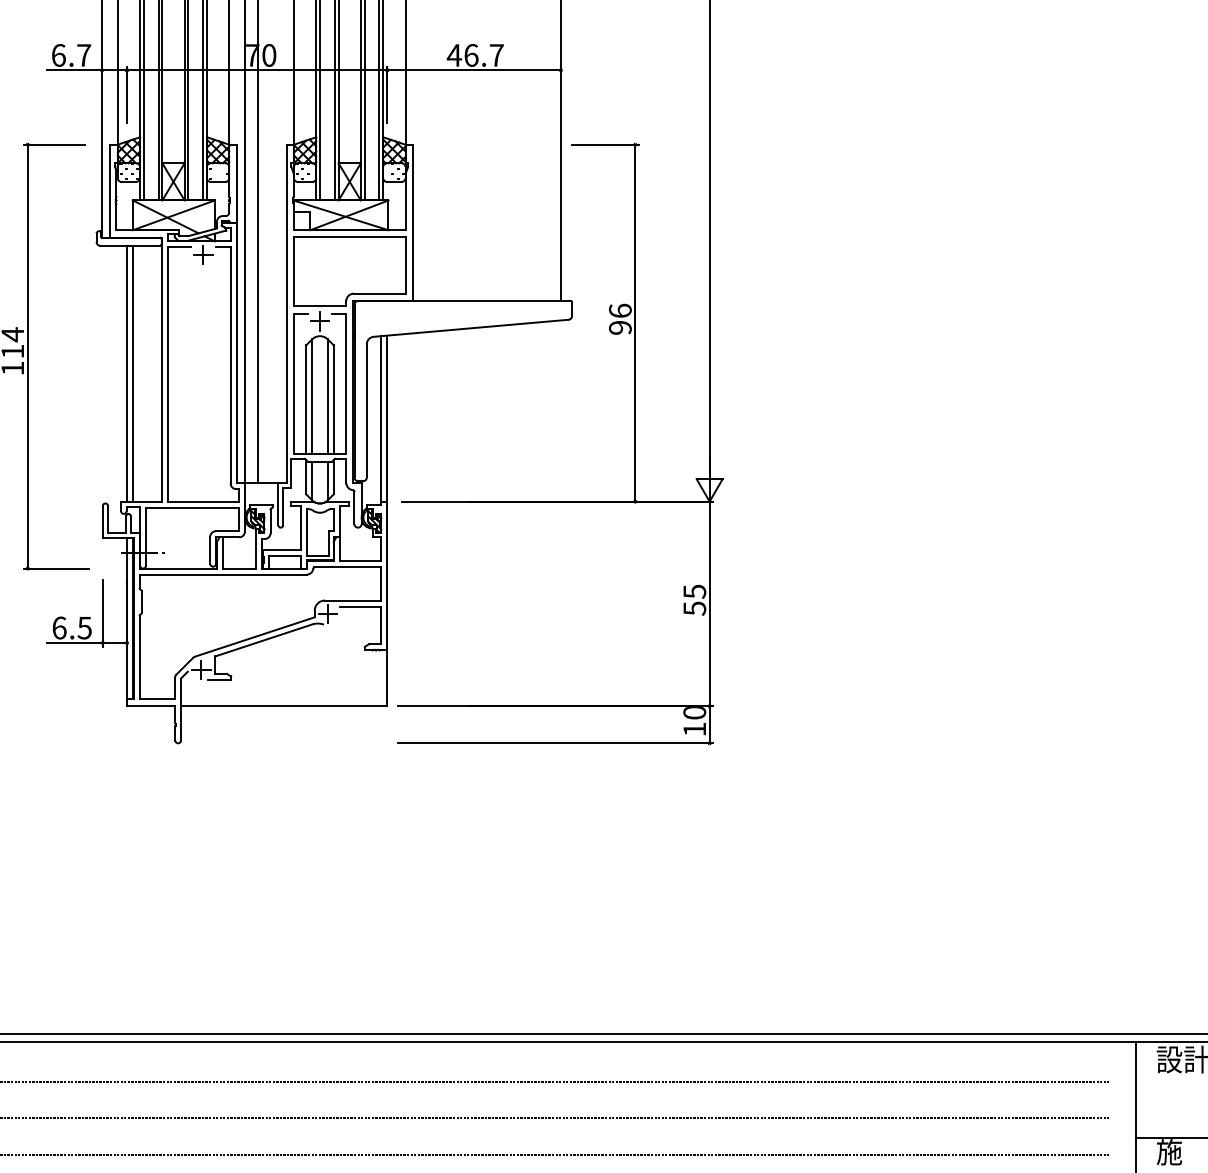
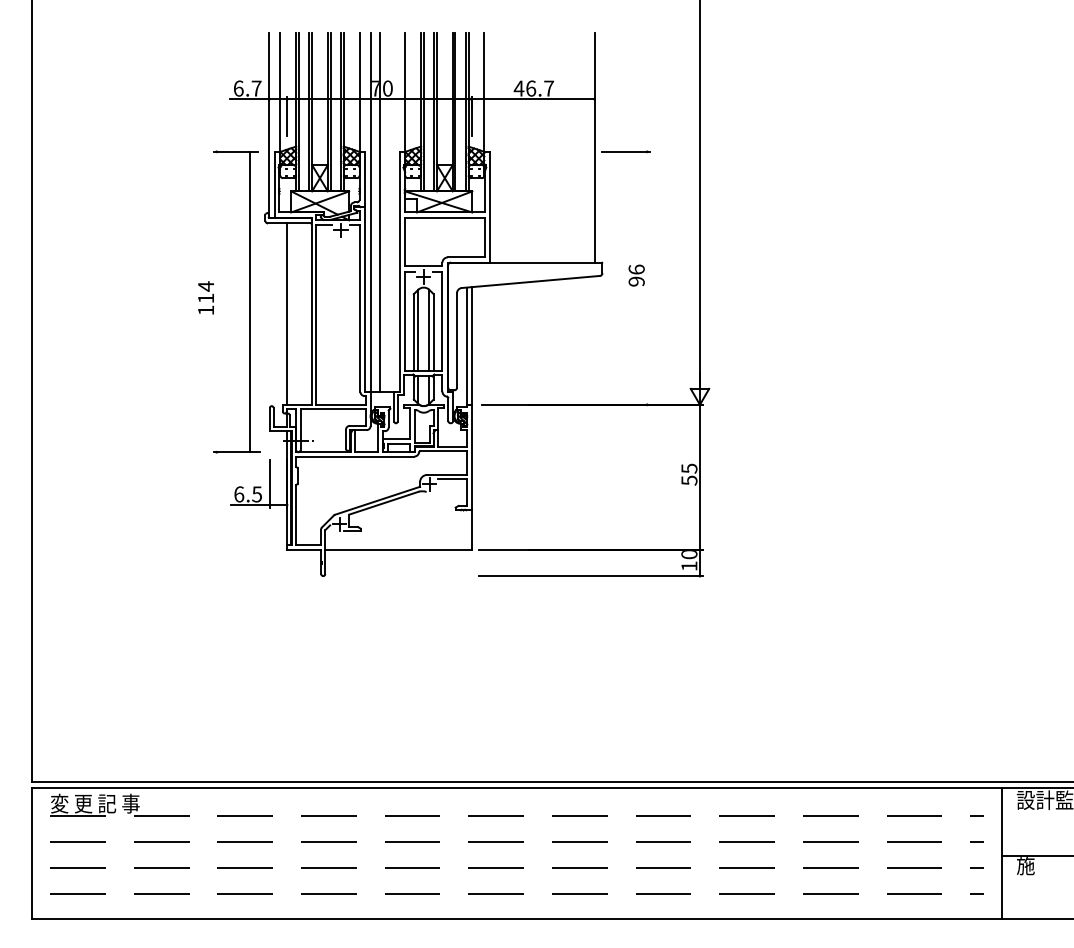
line: (635, 321) -> (647, 277), removed
line: (27, 355) -> (249, 301), moved
line: (133, 372) -> (291, 313), removed

